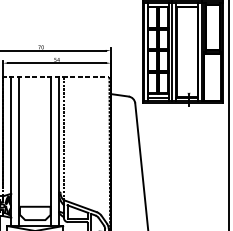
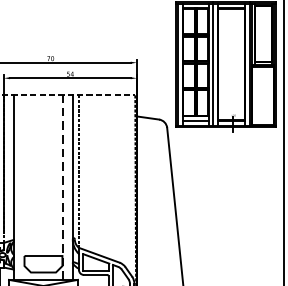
line: (19, 151) -> (23, 187), removed
line: (51, 151) -> (63, 187), solid -> dashed

